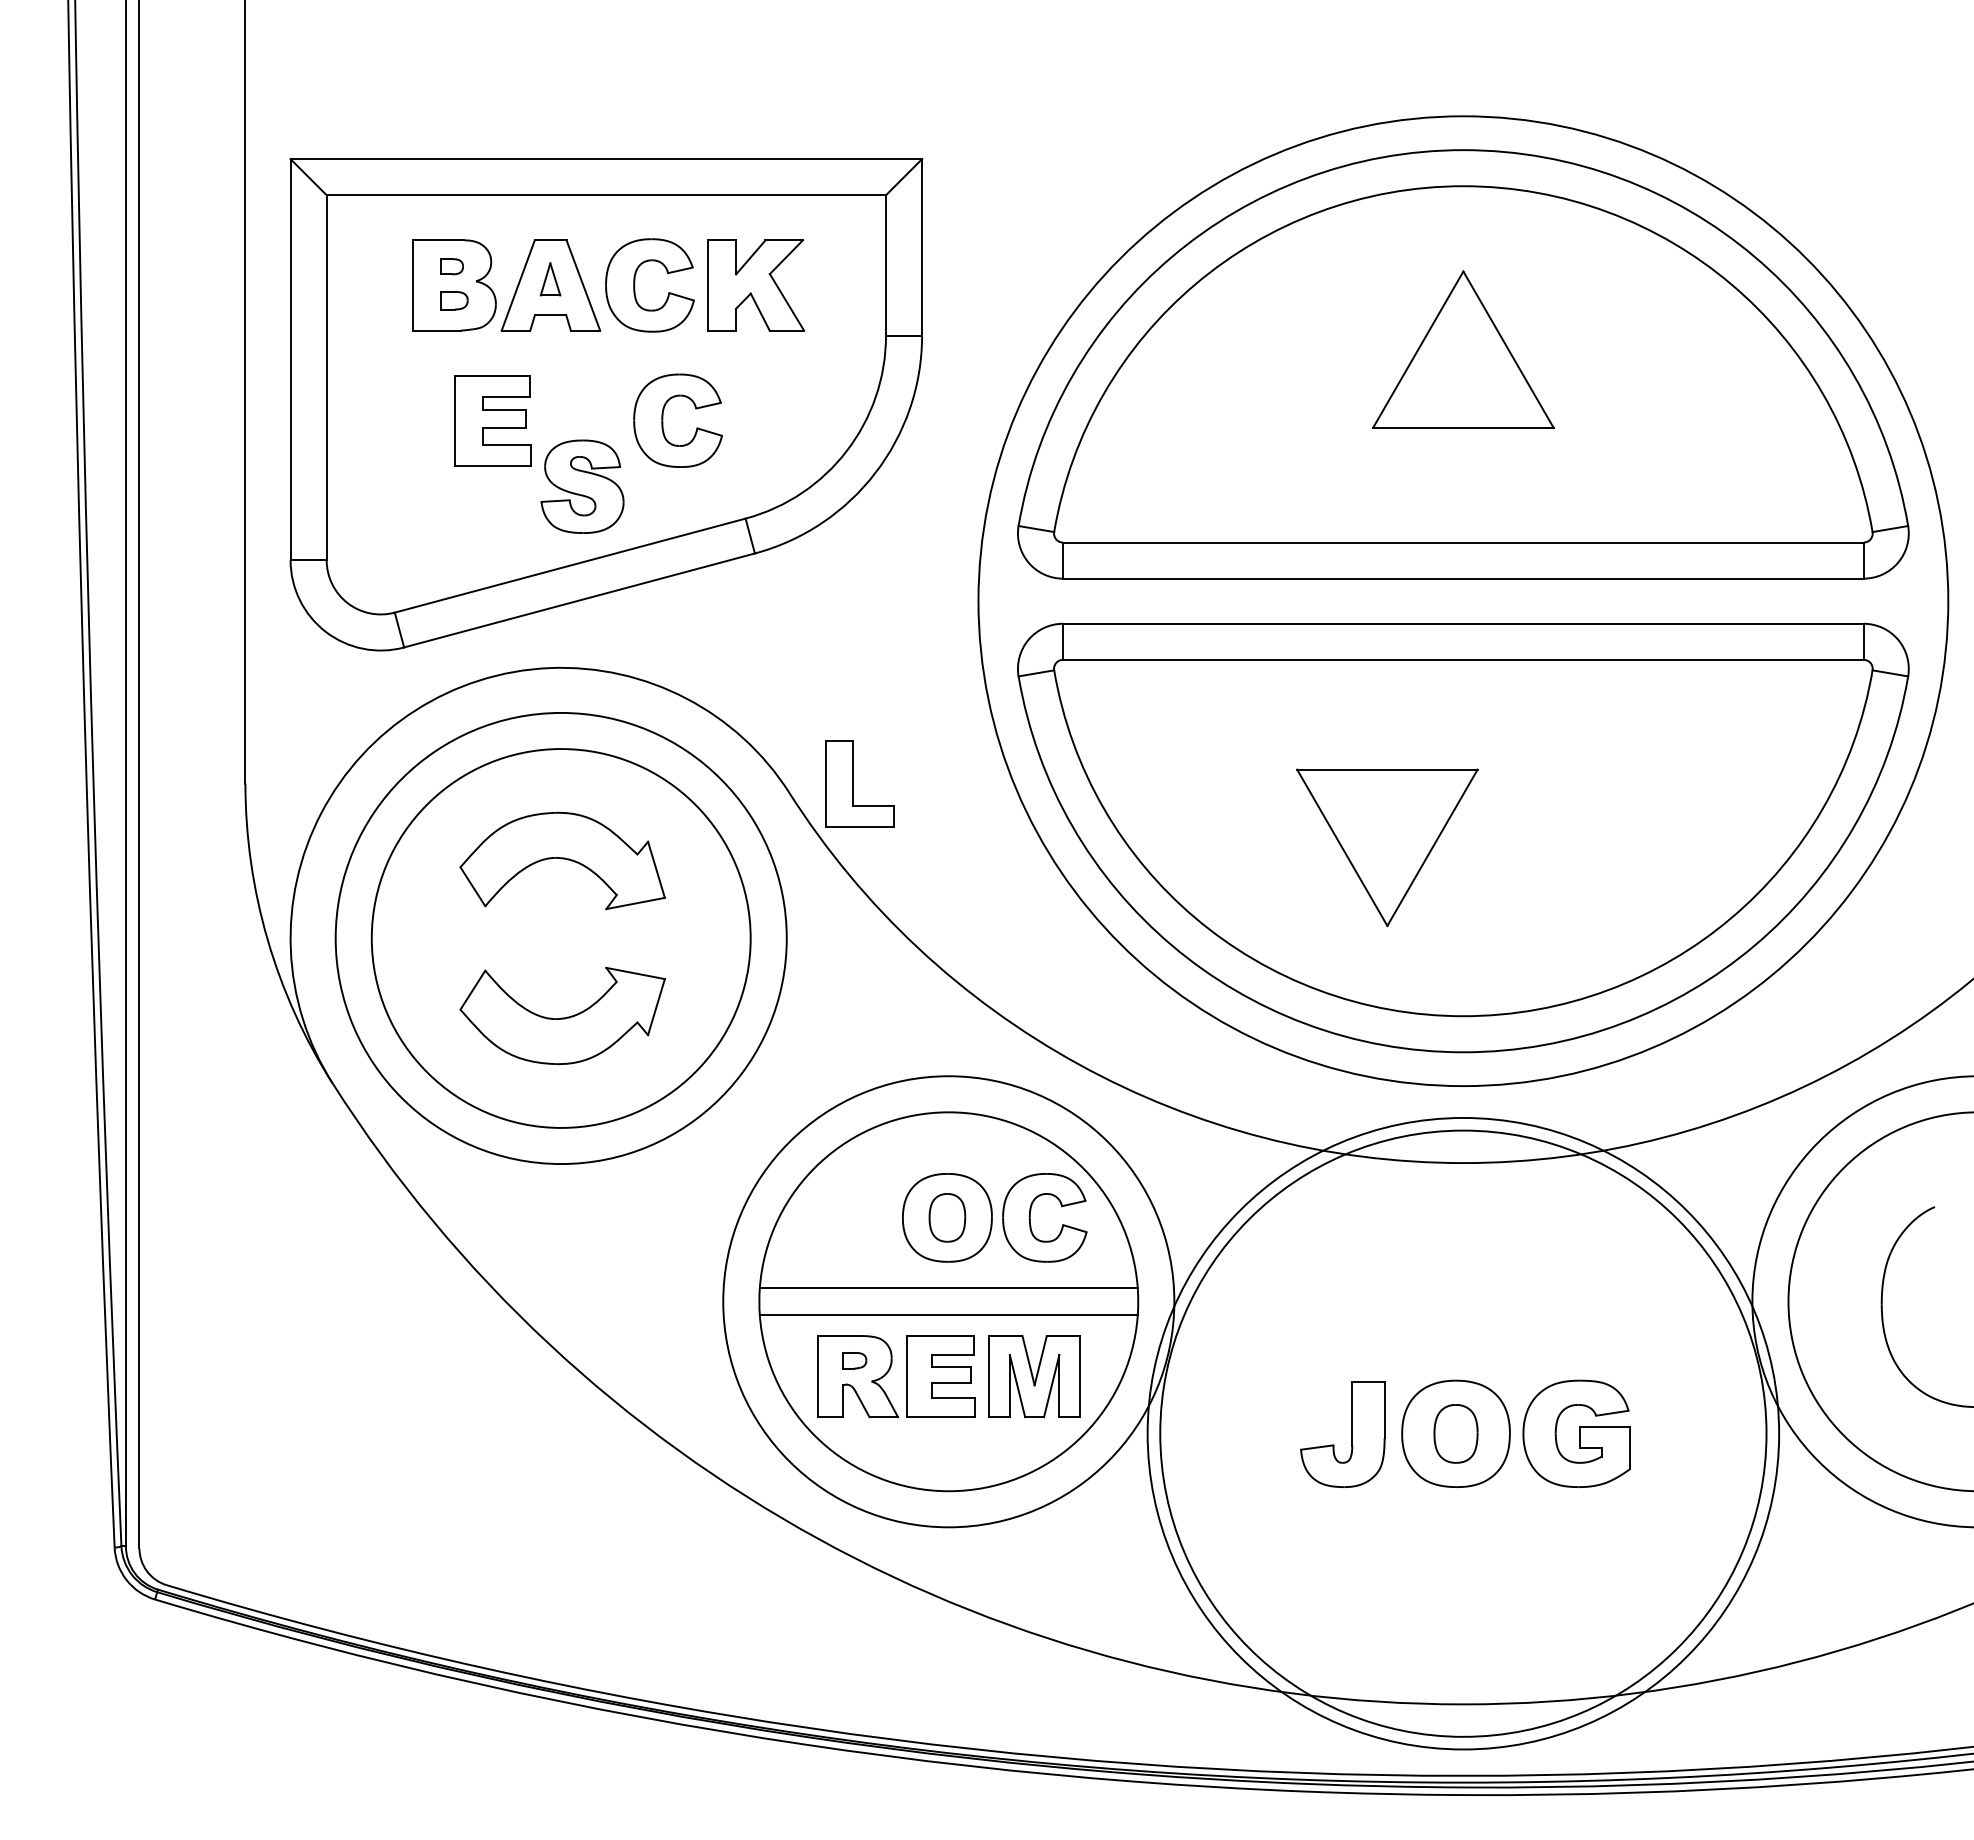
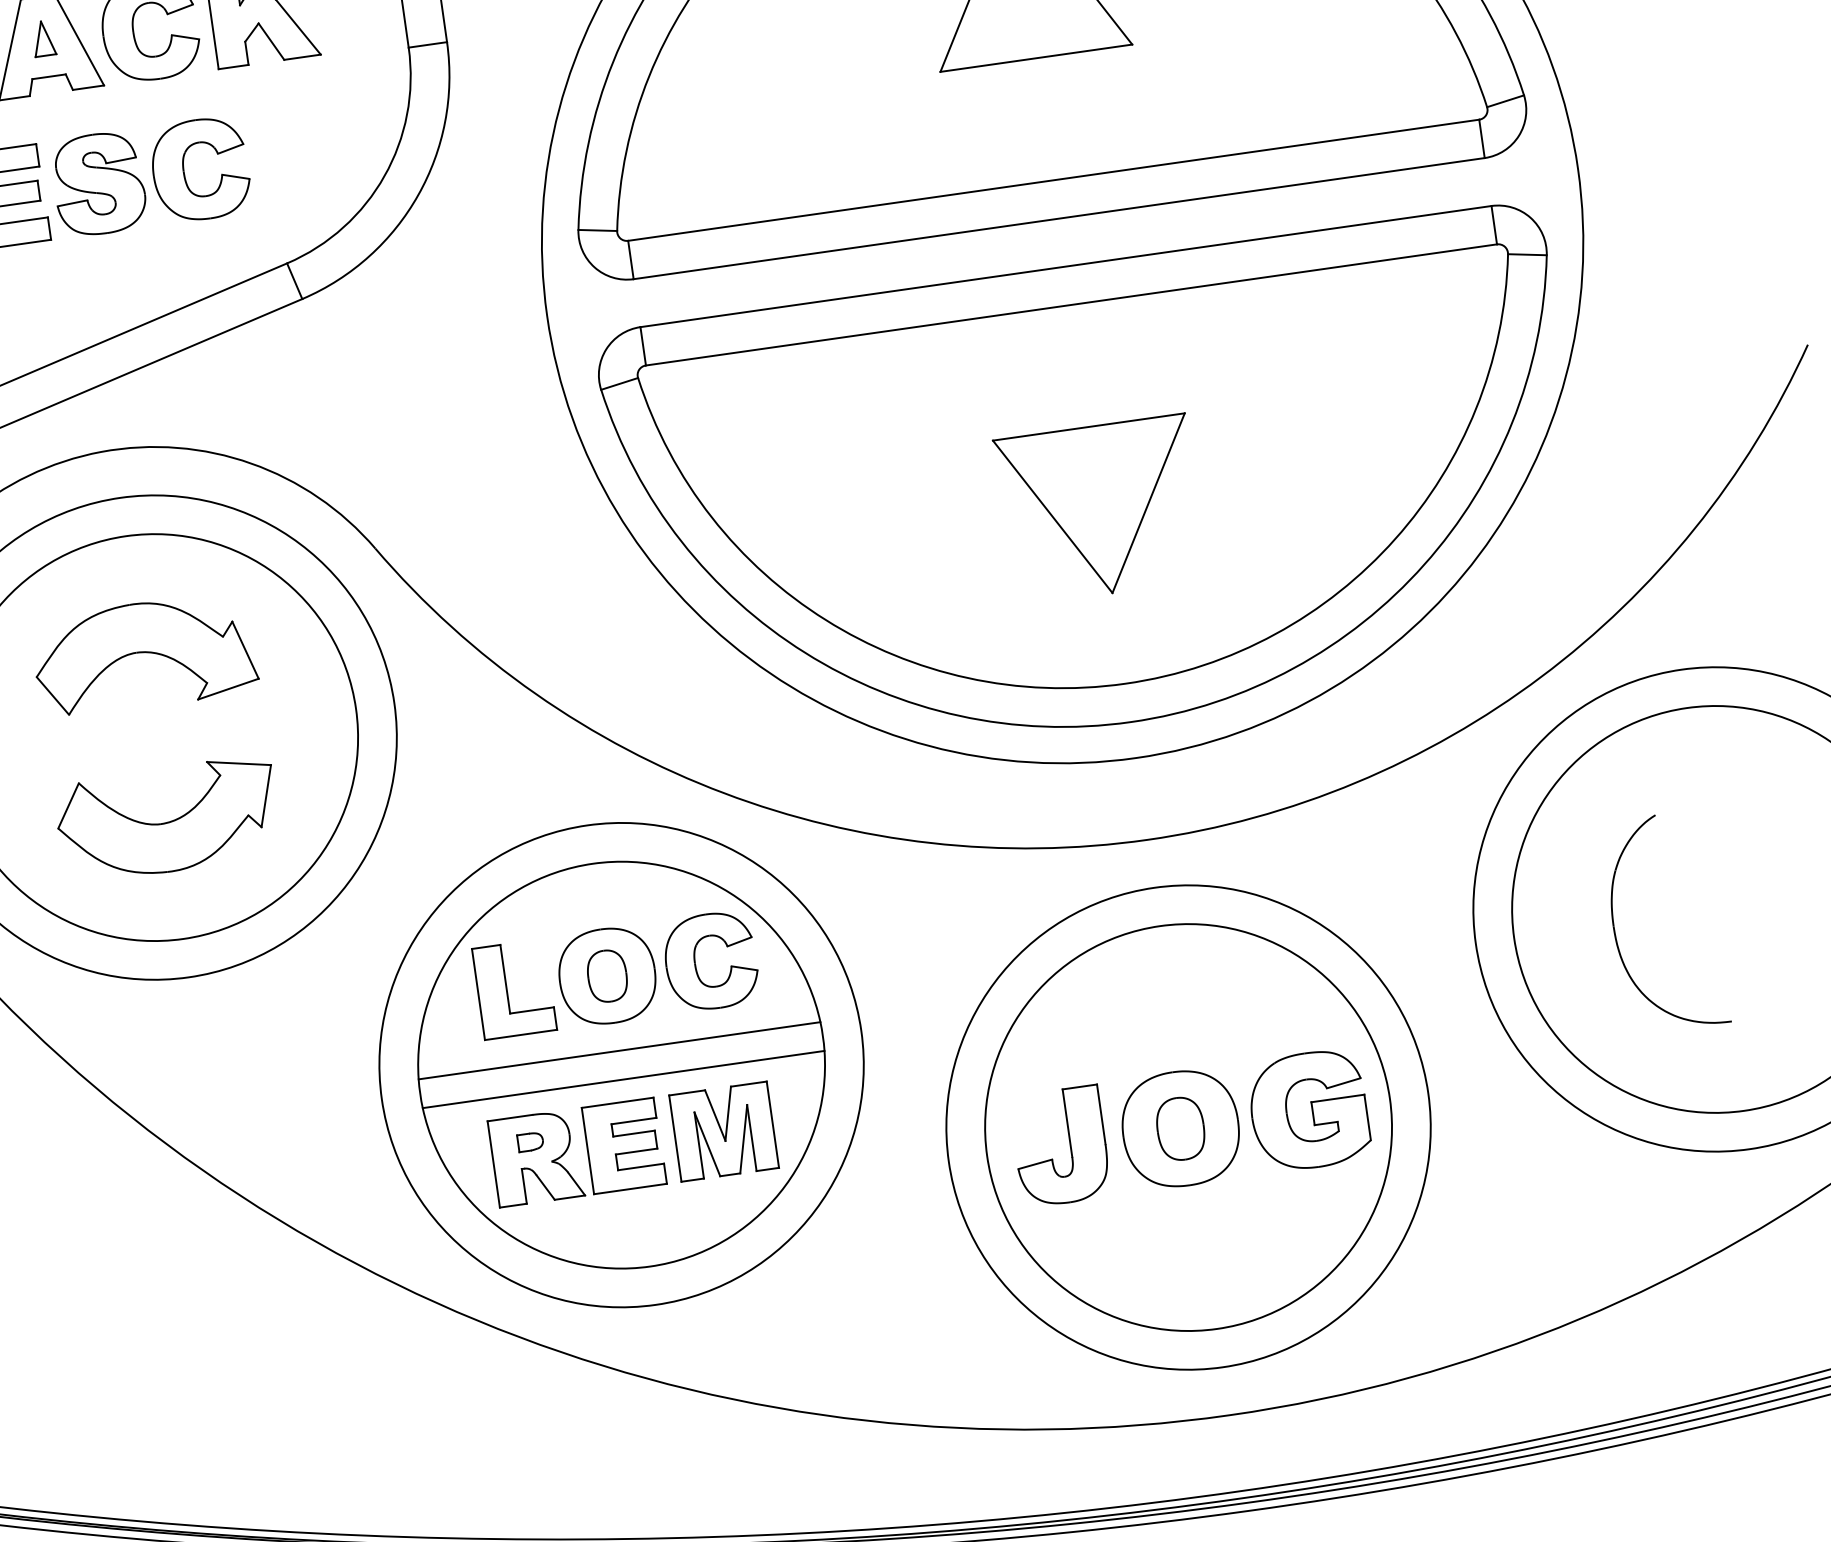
part: (582, 486) -> (98, 183), moved
part: (859, 783) -> (513, 989), moved
part: (1387, 847) -> (1100, 509), moved
circle: (1462, 1433) -> (1187, 1127), size x0.62
circle: (1462, 1433) -> (1187, 1127), size x0.71

